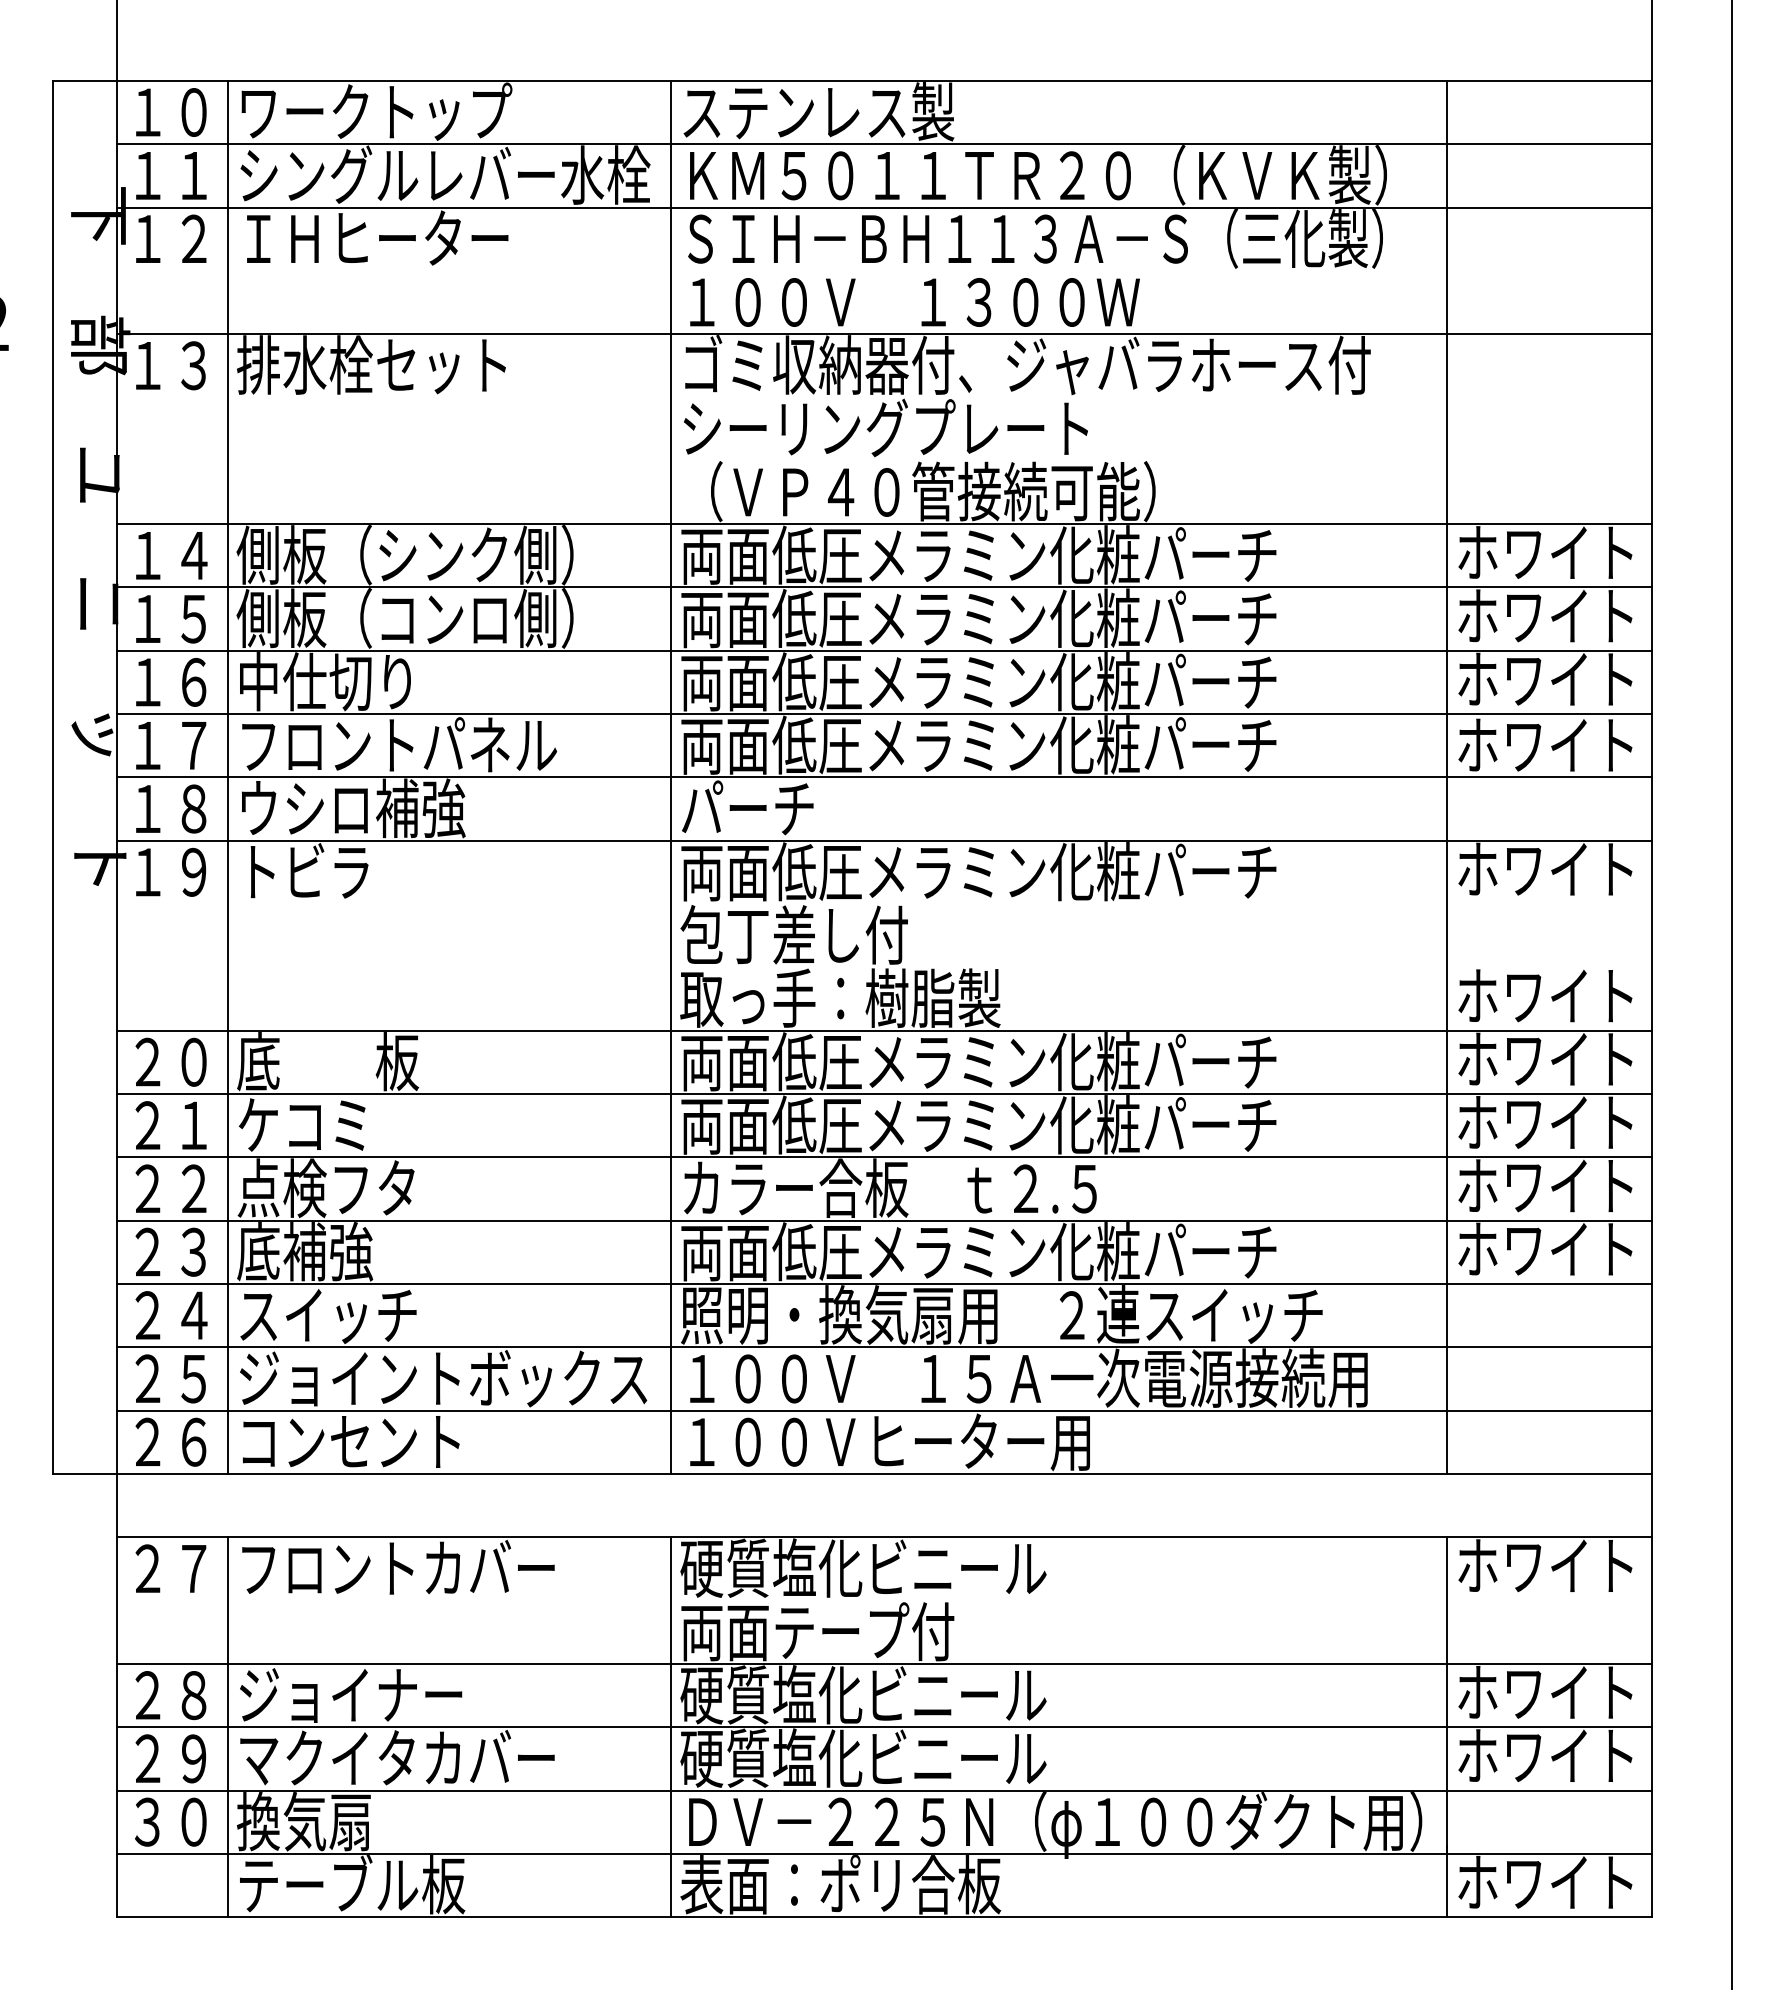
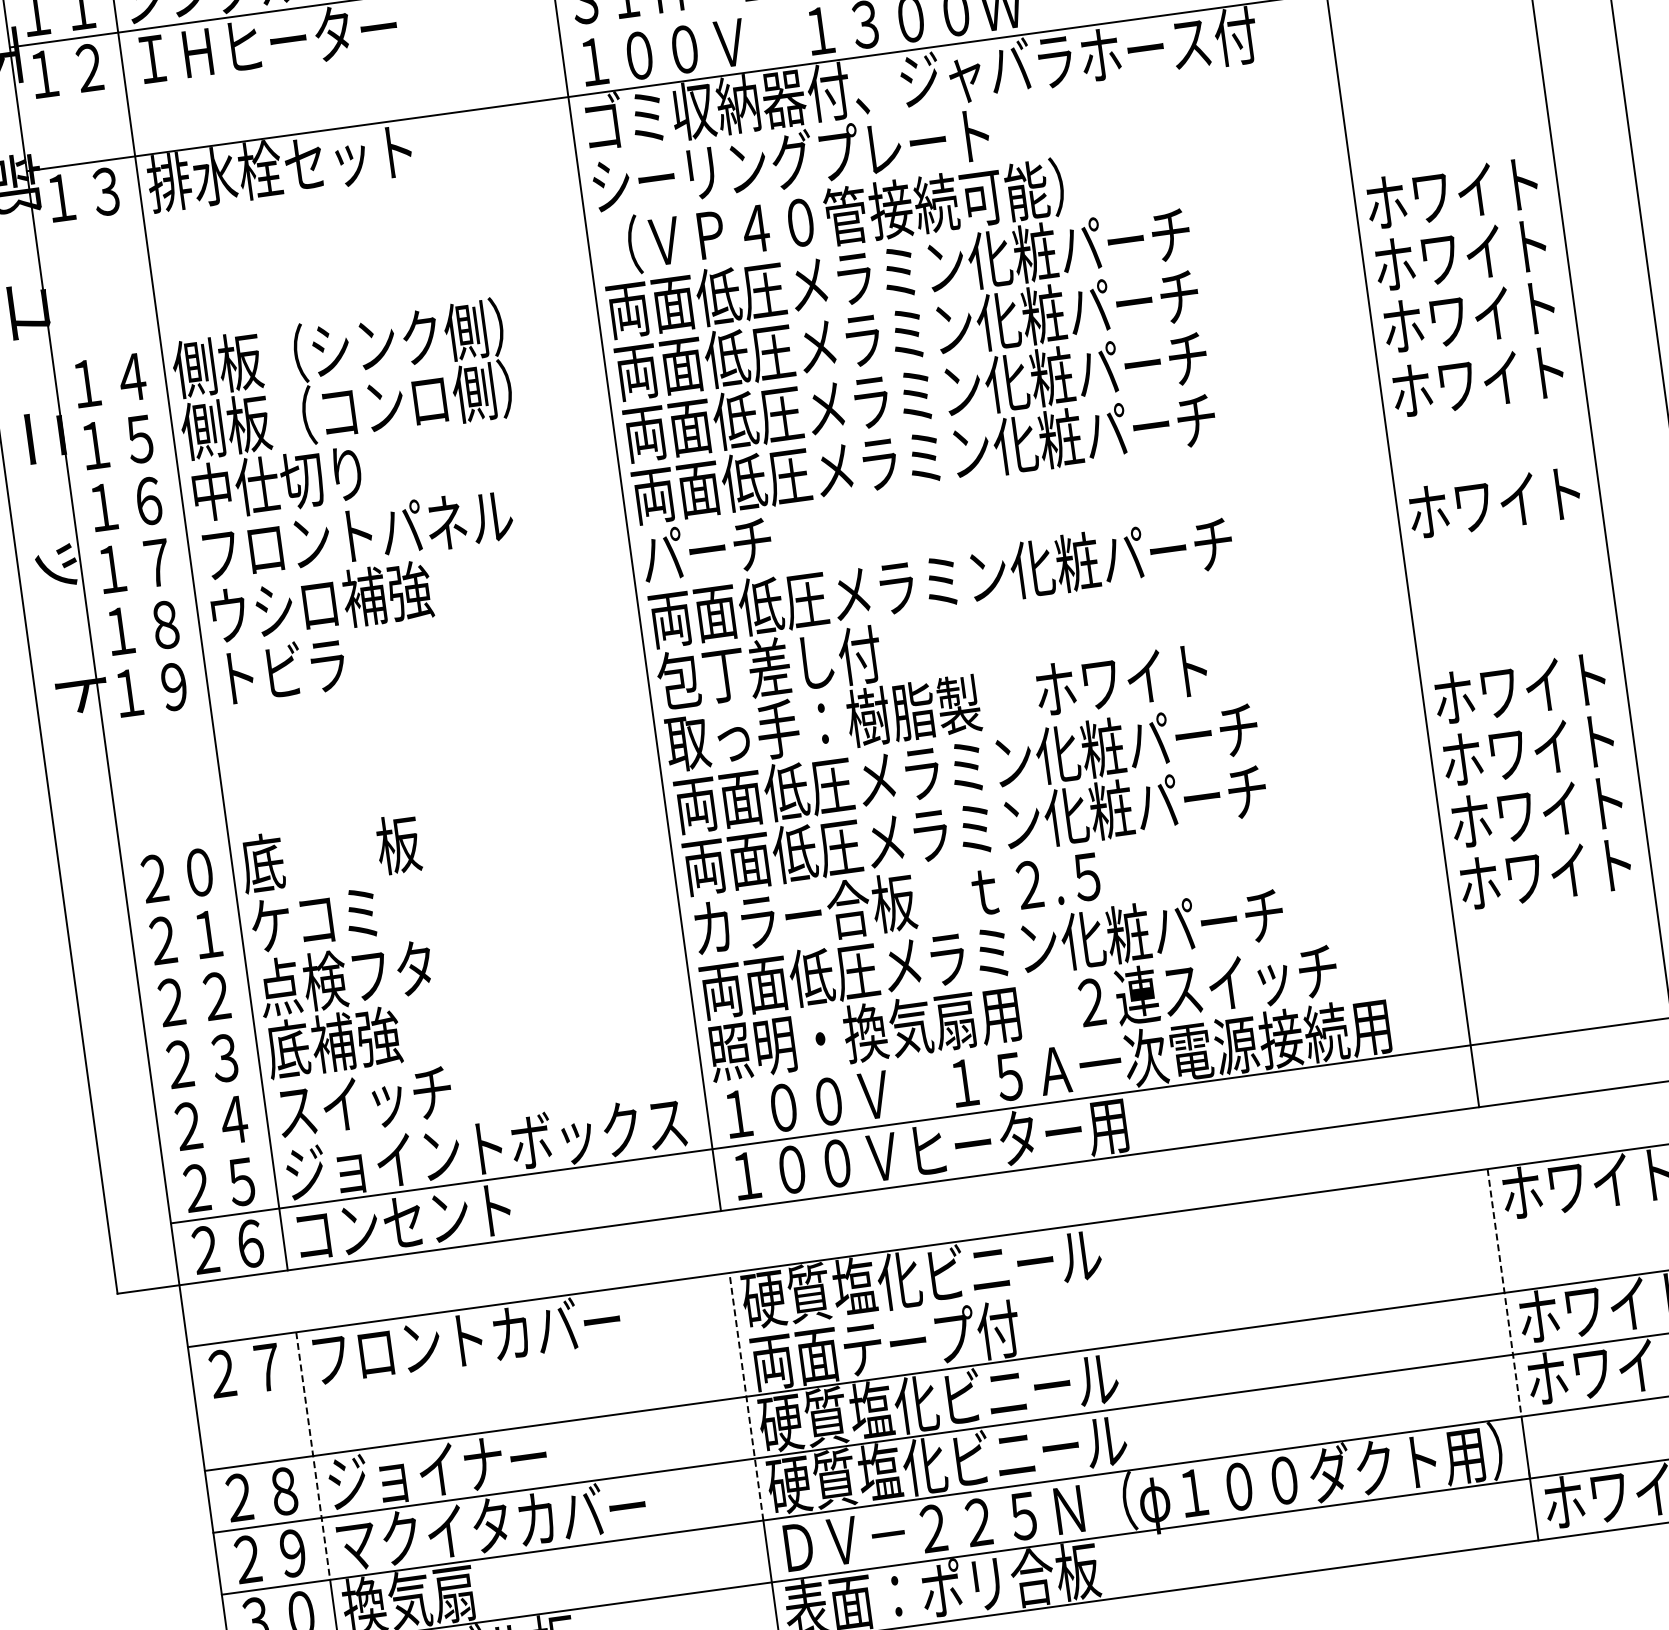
line: (884, 524) -> (802, 254), removed
line: (884, 587) -> (811, 316), removed
line: (884, 650) -> (819, 377), removed
line: (884, 714) -> (828, 440), removed
line: (884, 777) -> (836, 501), removed
line: (884, 840) -> (844, 563), removed
text: (1545, 995) -> (1121, 679), moved
line: (884, 1030) -> (870, 749), removed
line: (884, 1094) -> (878, 811), removed
line: (884, 1157) -> (887, 873), removed
line: (884, 1220) -> (895, 934), removed
line: (884, 1284) -> (904, 997), removed
line: (884, 1347) -> (912, 1058), removed
line: (227, 1663) -> (313, 1455), solid -> dashed
line: (670, 1663) -> (746, 1396), solid -> dashed
line: (1446, 1663) -> (1504, 1292), solid -> dashed

